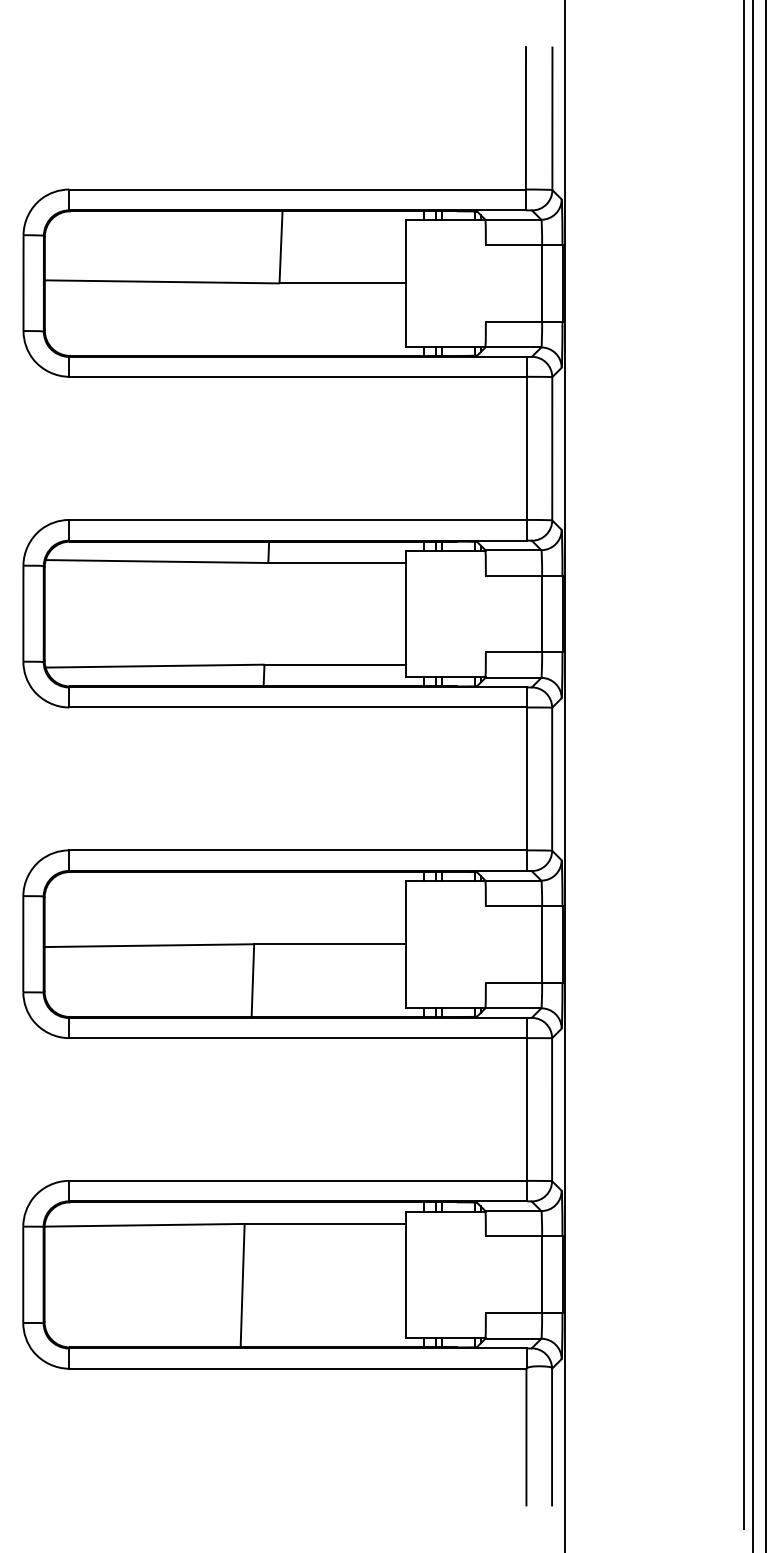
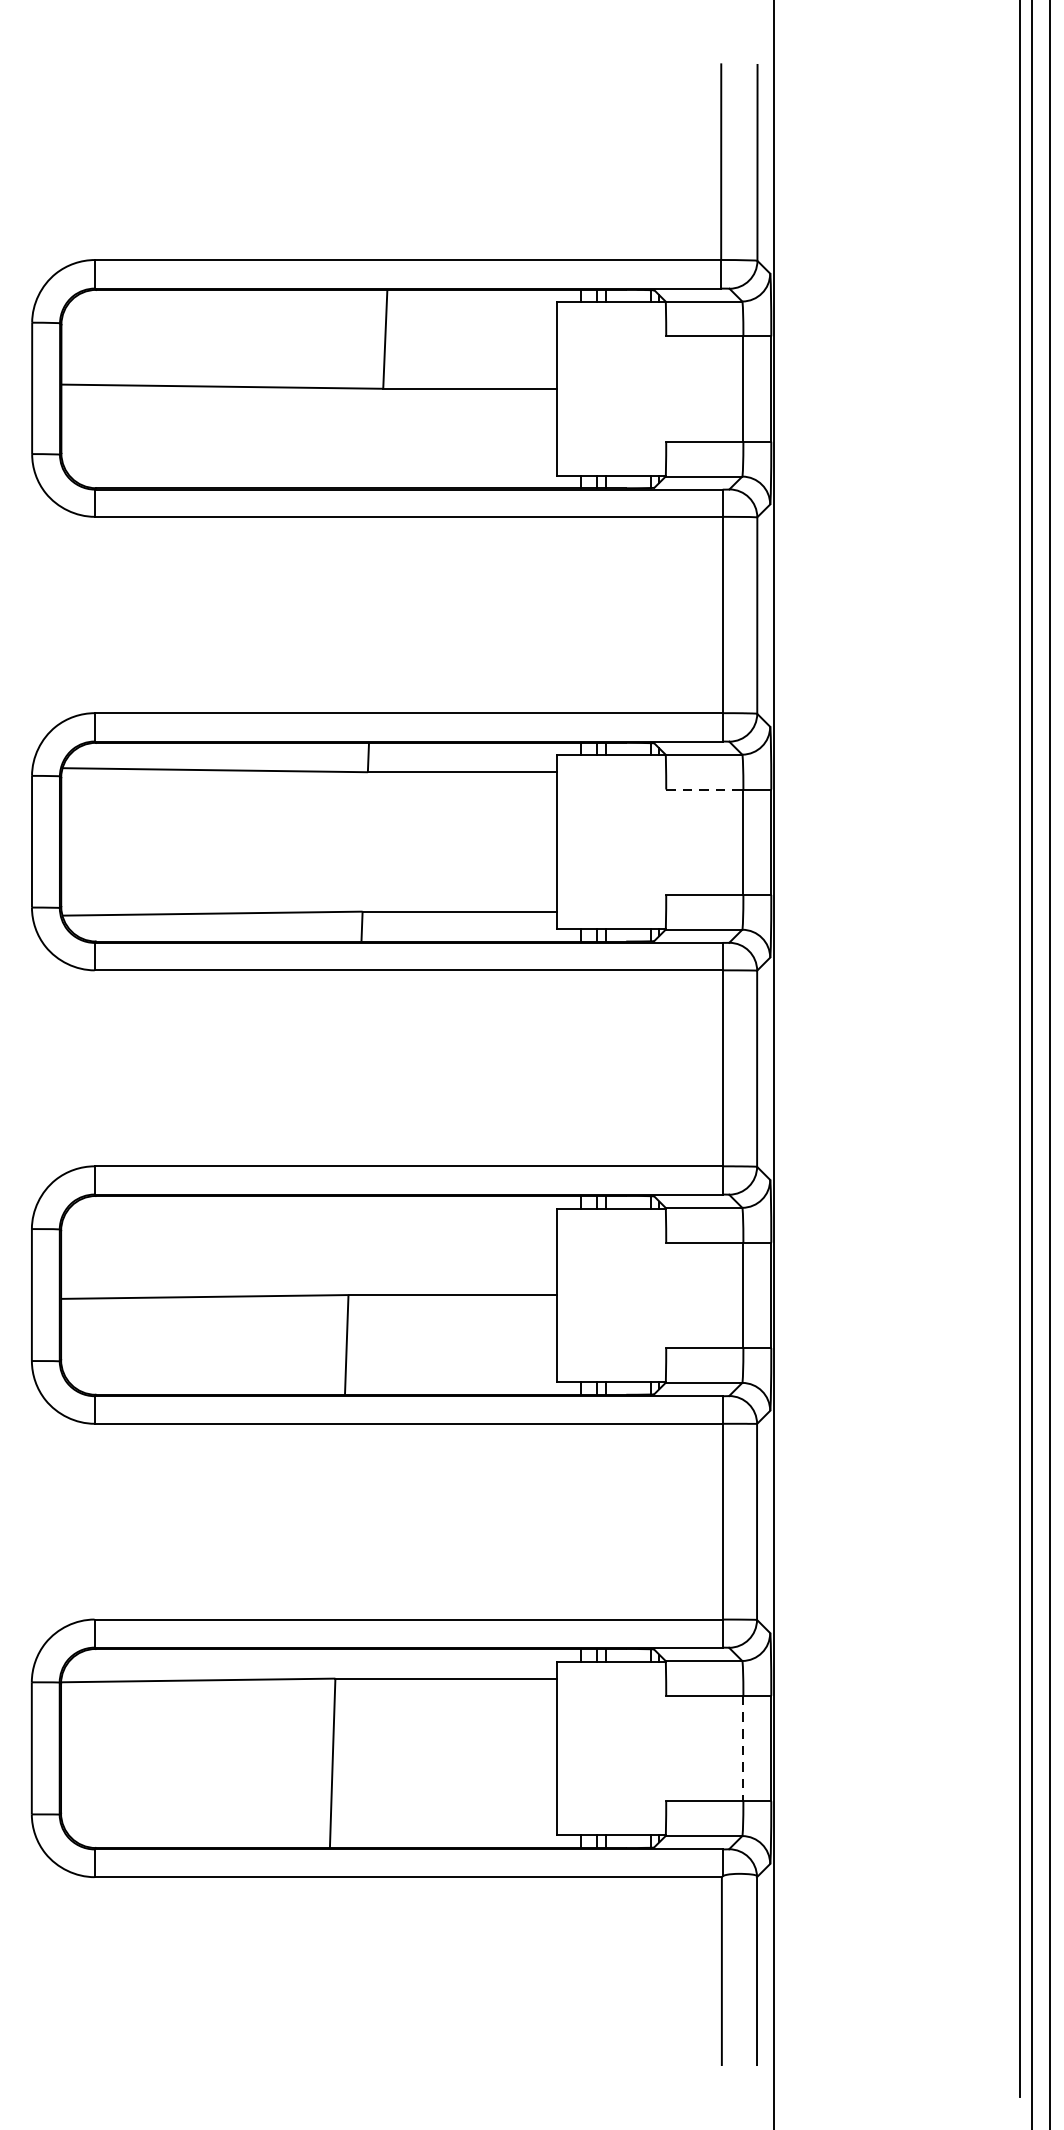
line: (514, 575) -> (705, 789), solid -> dashed
line: (542, 1275) -> (743, 1749), solid -> dashed

